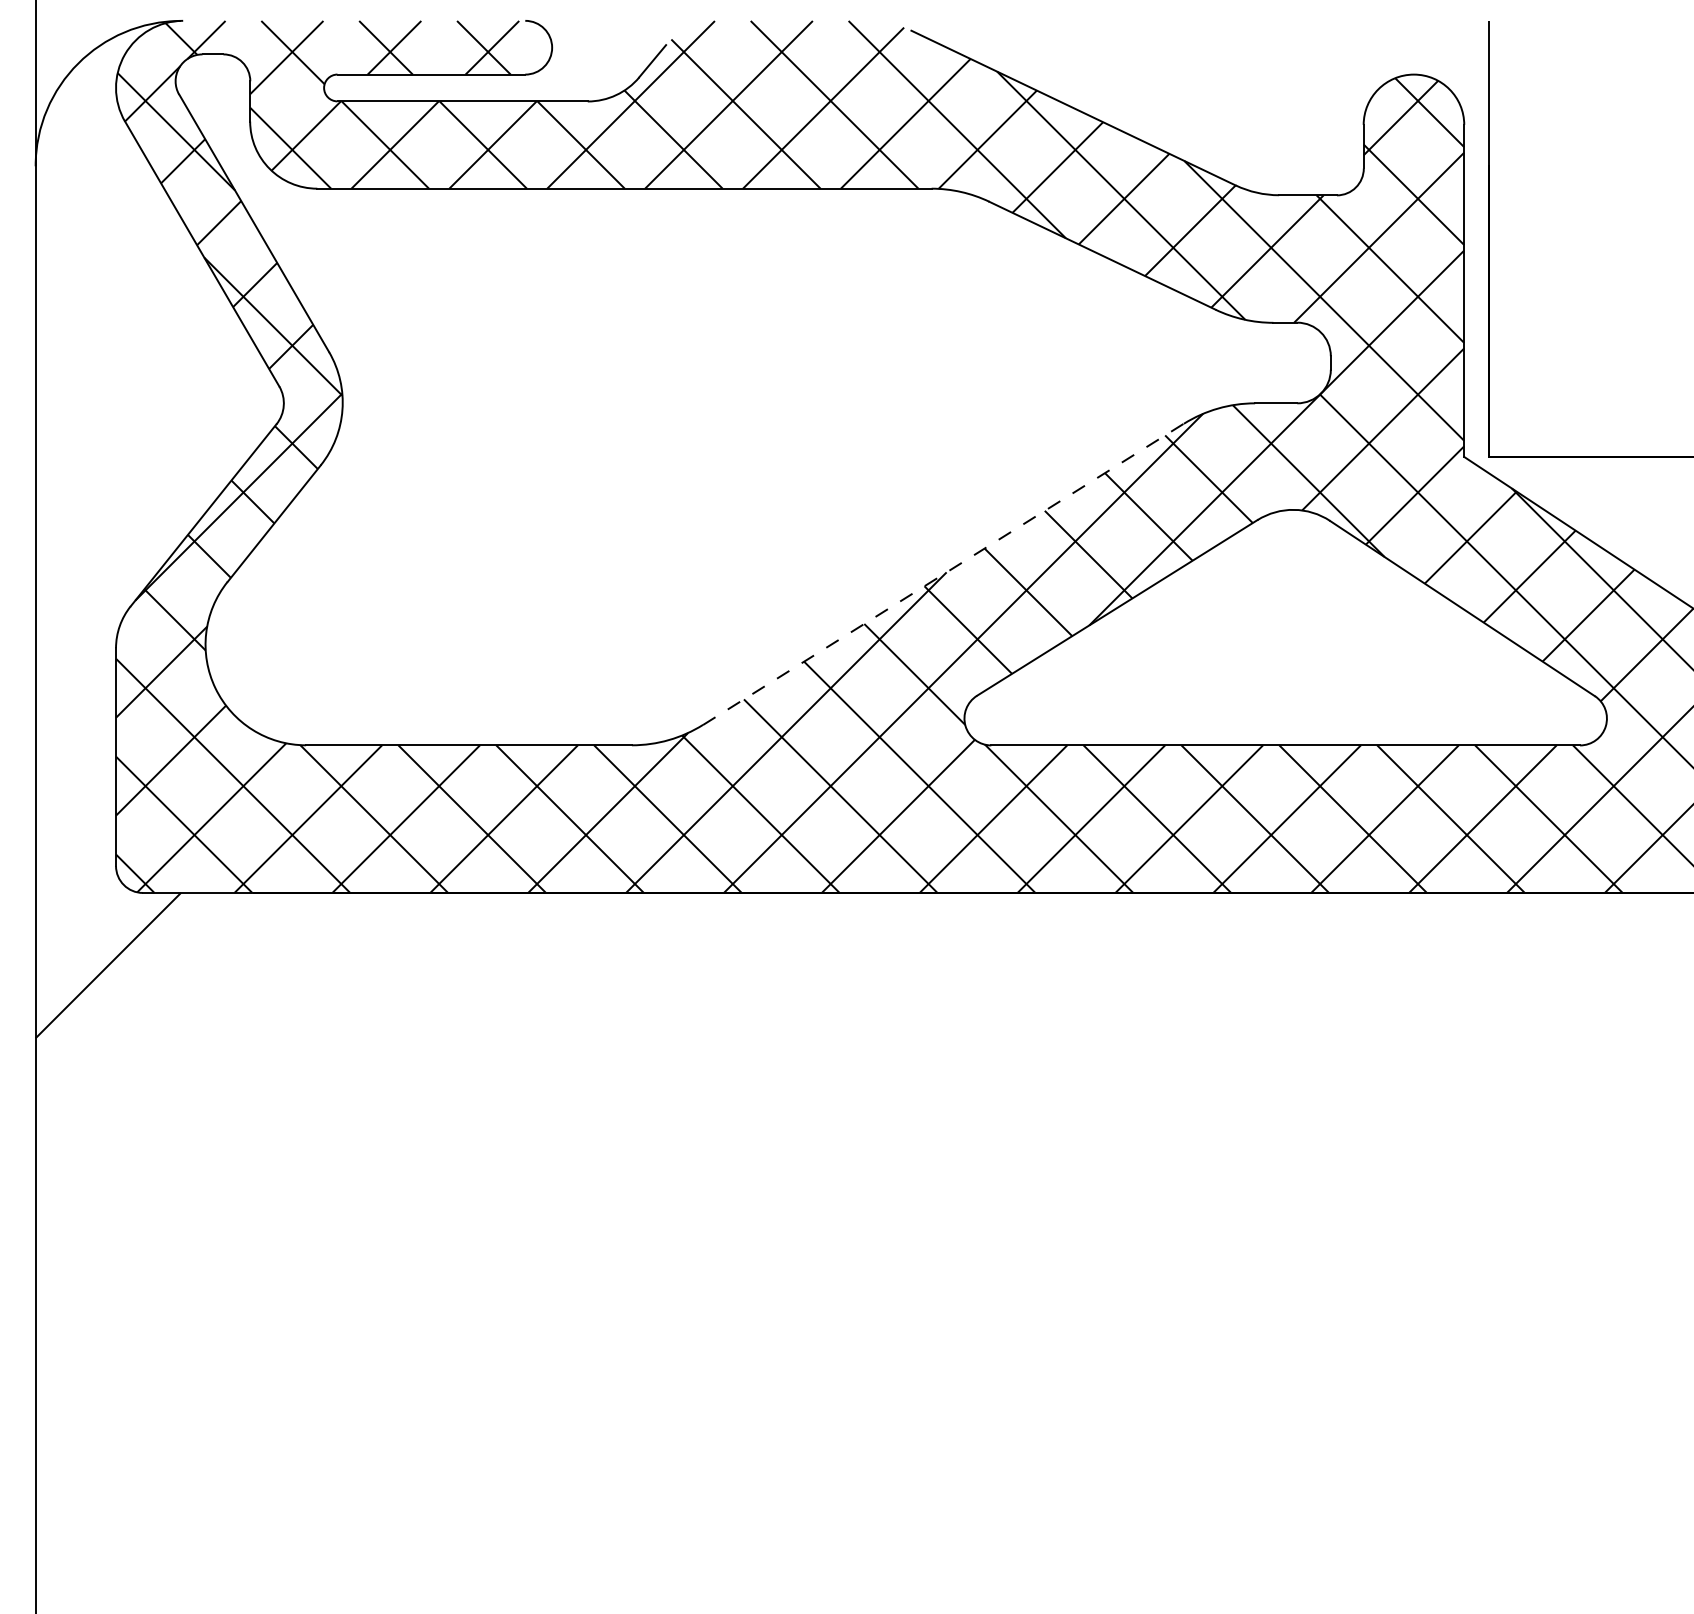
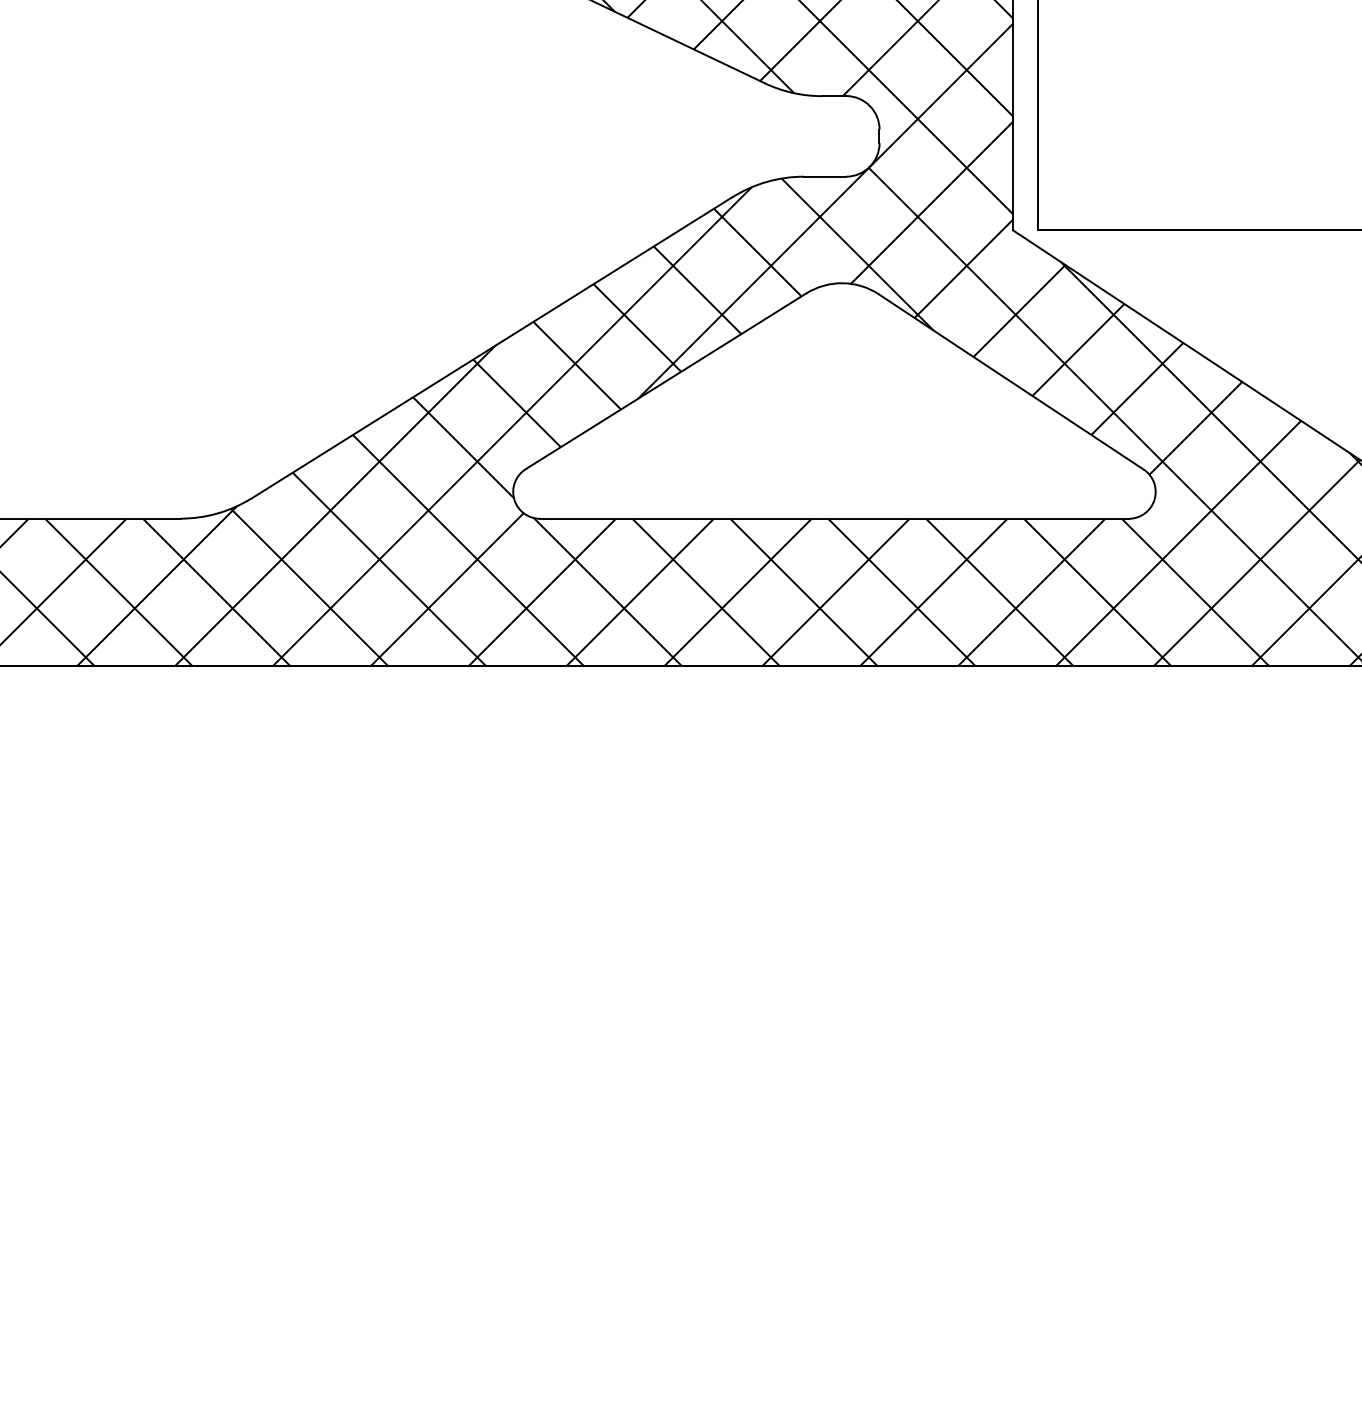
line: (943, 574) -> (492, 347), dashed -> solid

